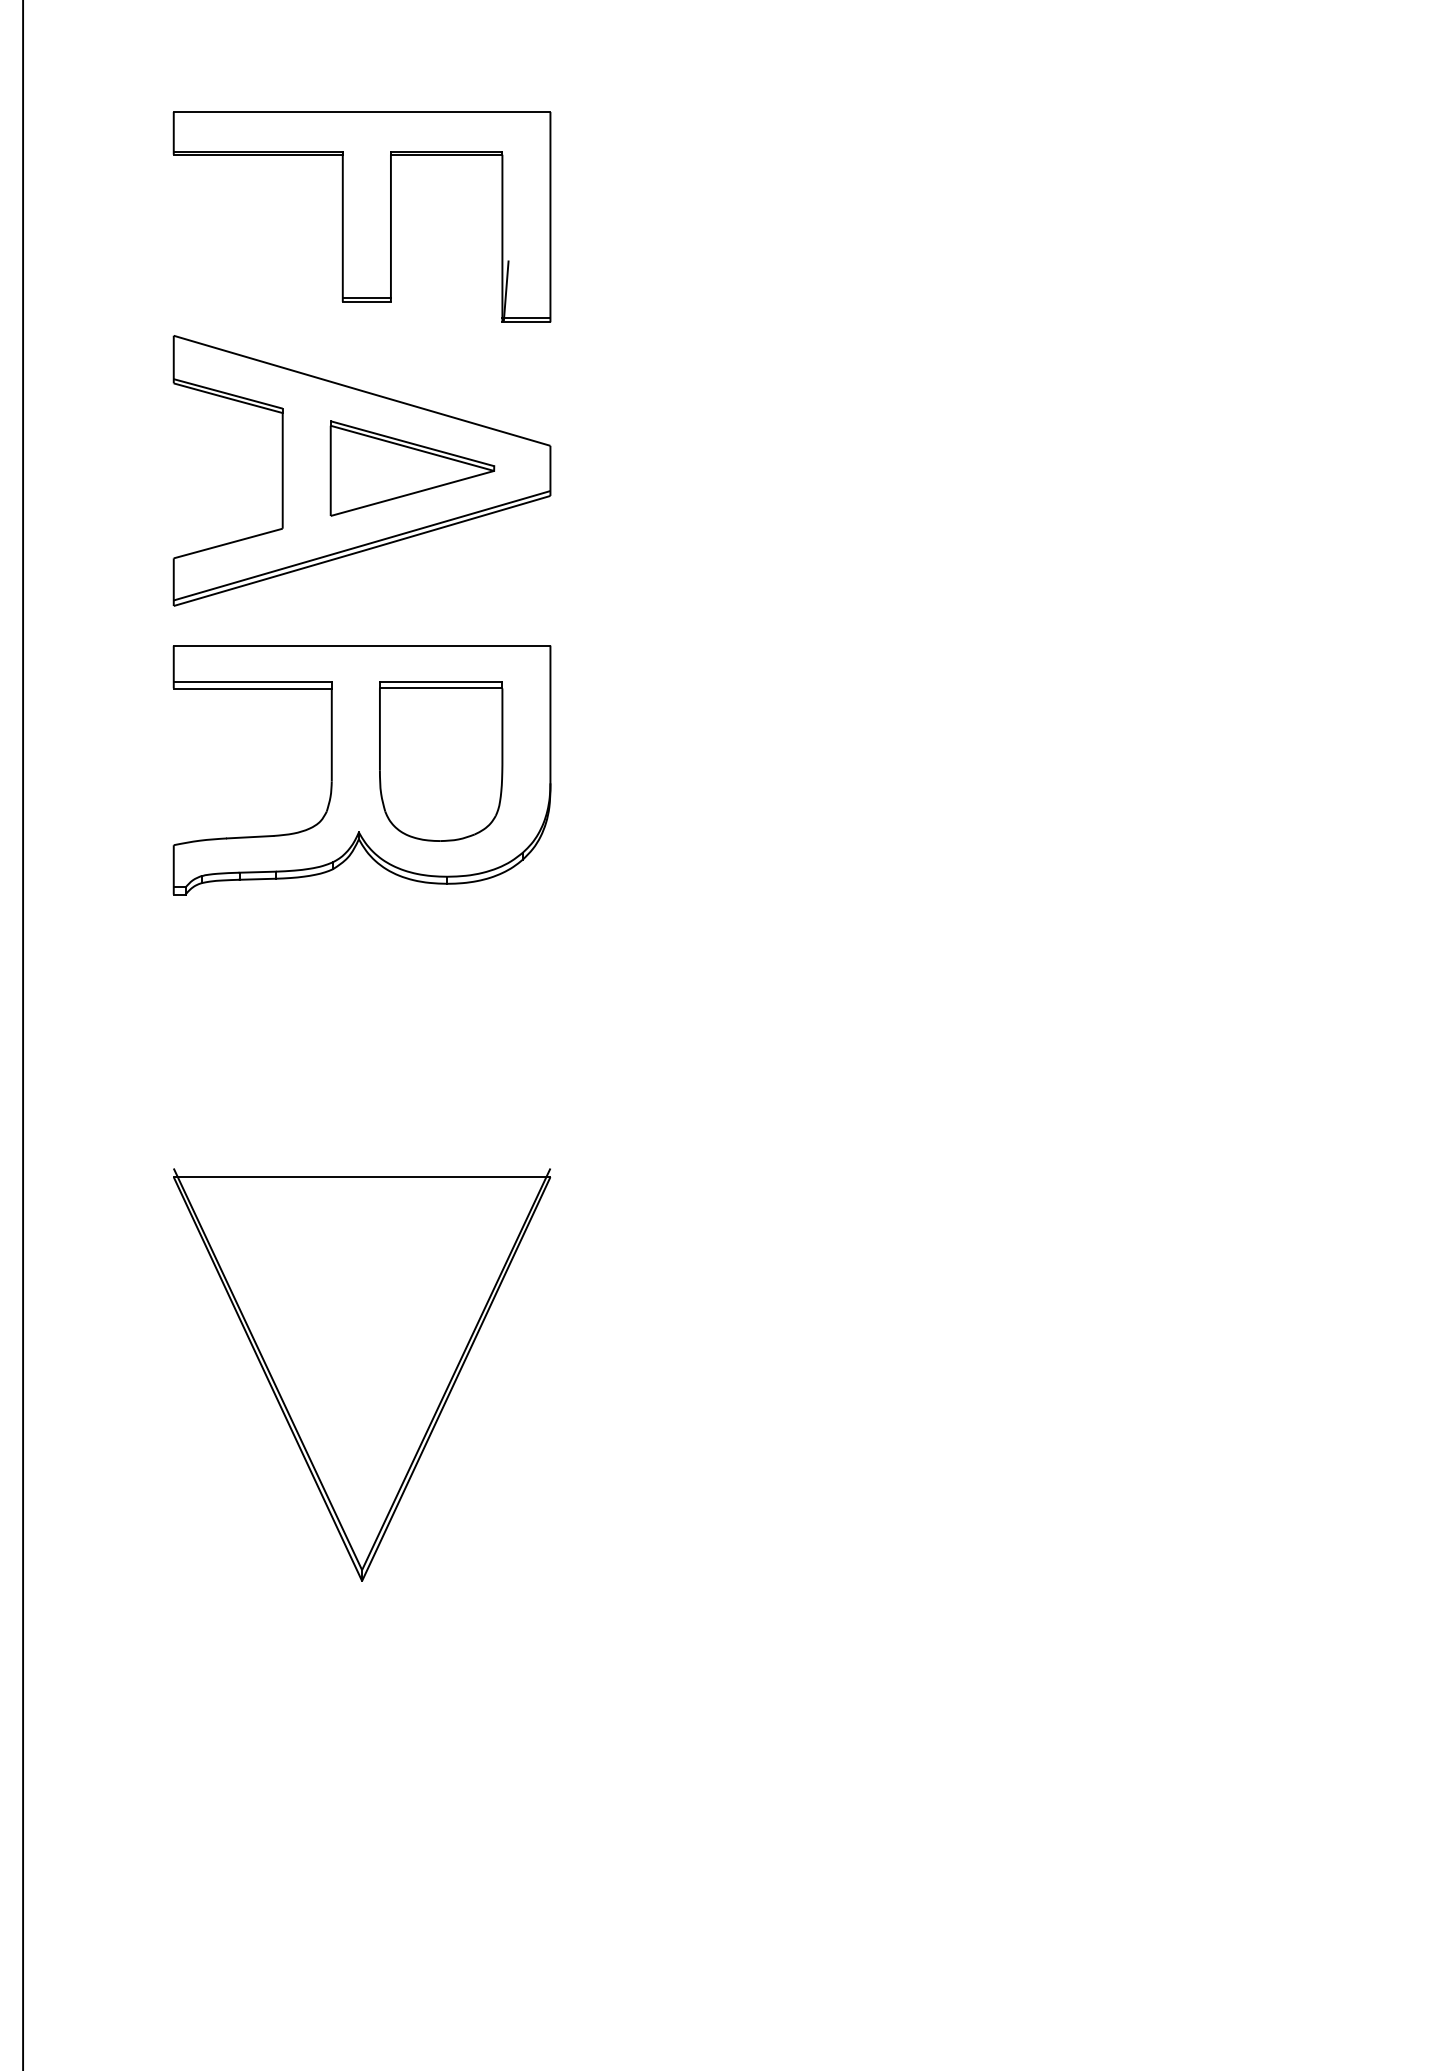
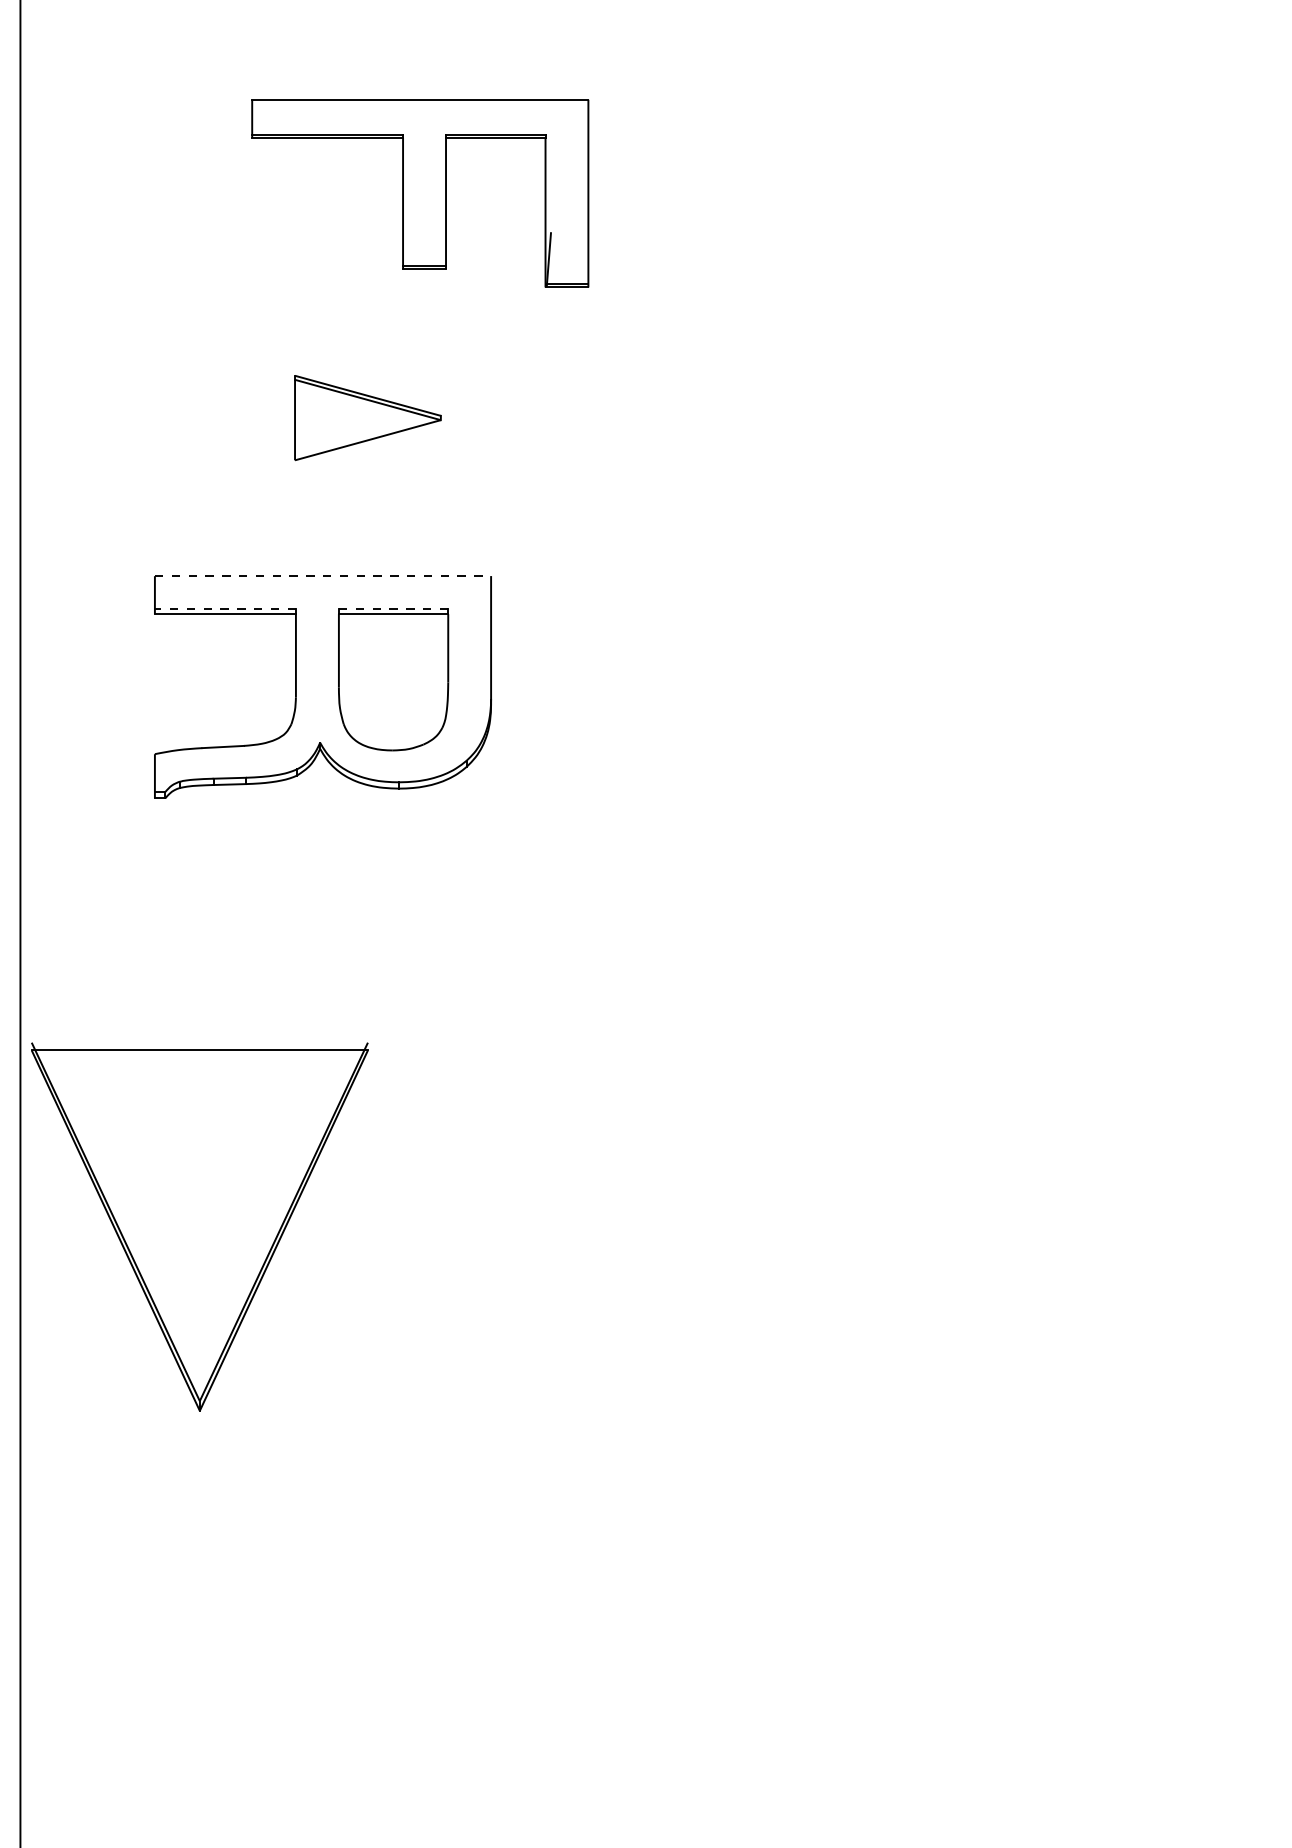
part: (361, 216) -> (419, 193), moved
part: (361, 470) -> (322, 419), removed
line: (362, 645) -> (323, 575), solid -> dashed
line: (252, 682) -> (225, 608), solid -> dashed
line: (441, 682) -> (393, 608), solid -> dashed
part: (362, 1374) -> (200, 1226), moved

